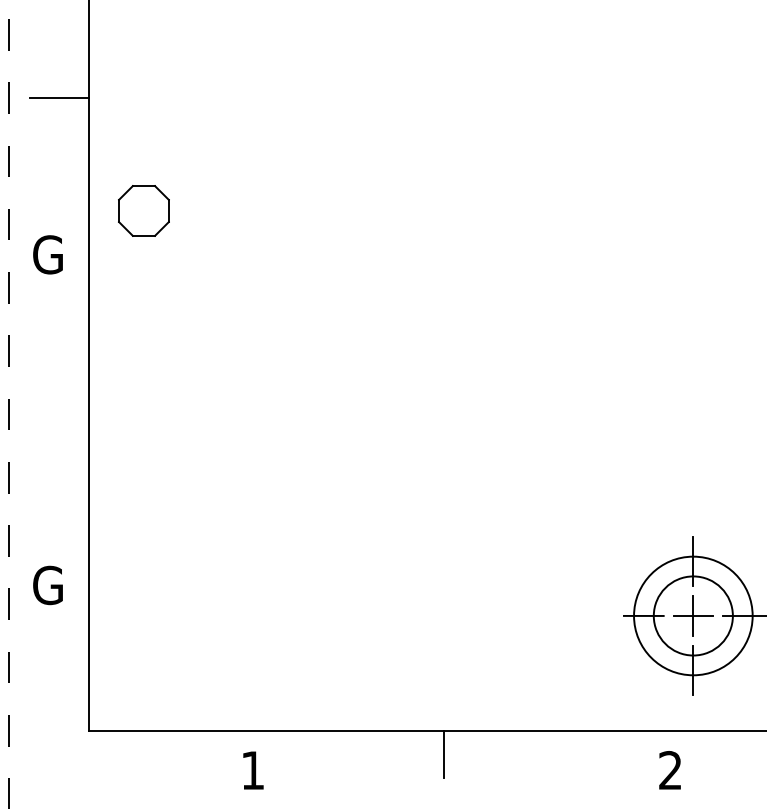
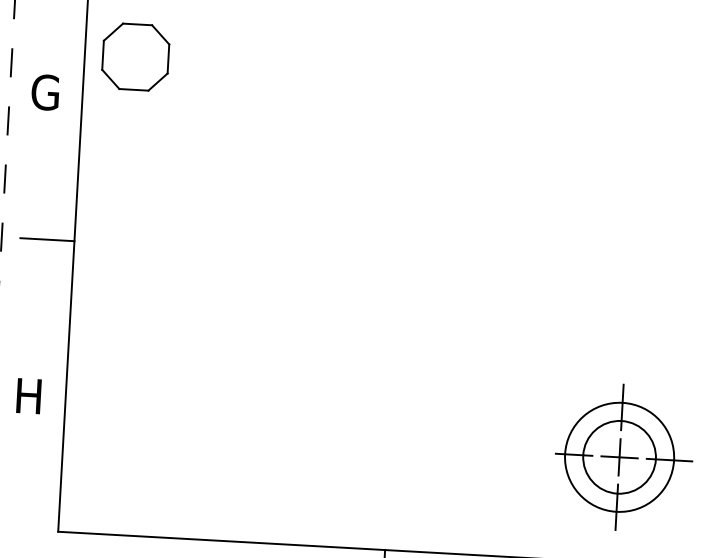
part: (143, 210) -> (135, 56), size x1.43
line: (58, 414) -> (46, 239), added
text: (47, 585) -> (27, 396), G -> H

